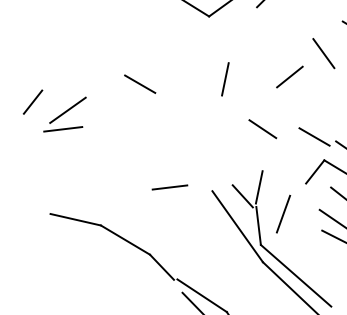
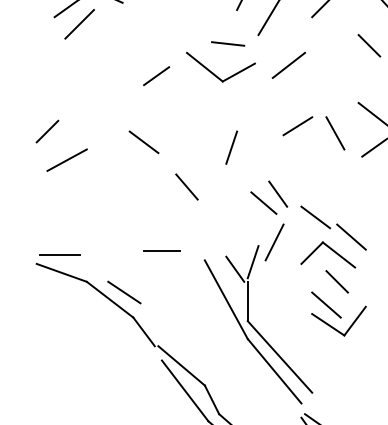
line: (144, 19) -> (156, 76), added
line: (289, 77) -> (297, 126), moved
line: (33, 102) -> (47, 131), moved
line: (275, 118) -> (278, 193), added
line: (186, 121) -> (186, 186), added
line: (62, 128) -> (59, 254), moved
line: (283, 214) -> (274, 242), moved
line: (138, 231) -> (124, 292), added

